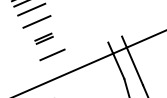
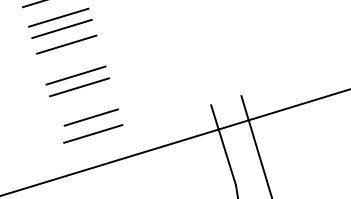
line: (33, 14) -> (61, 28), added
part: (43, 38) -> (76, 80), size x1.67
line: (54, 62) -> (93, 133), added

